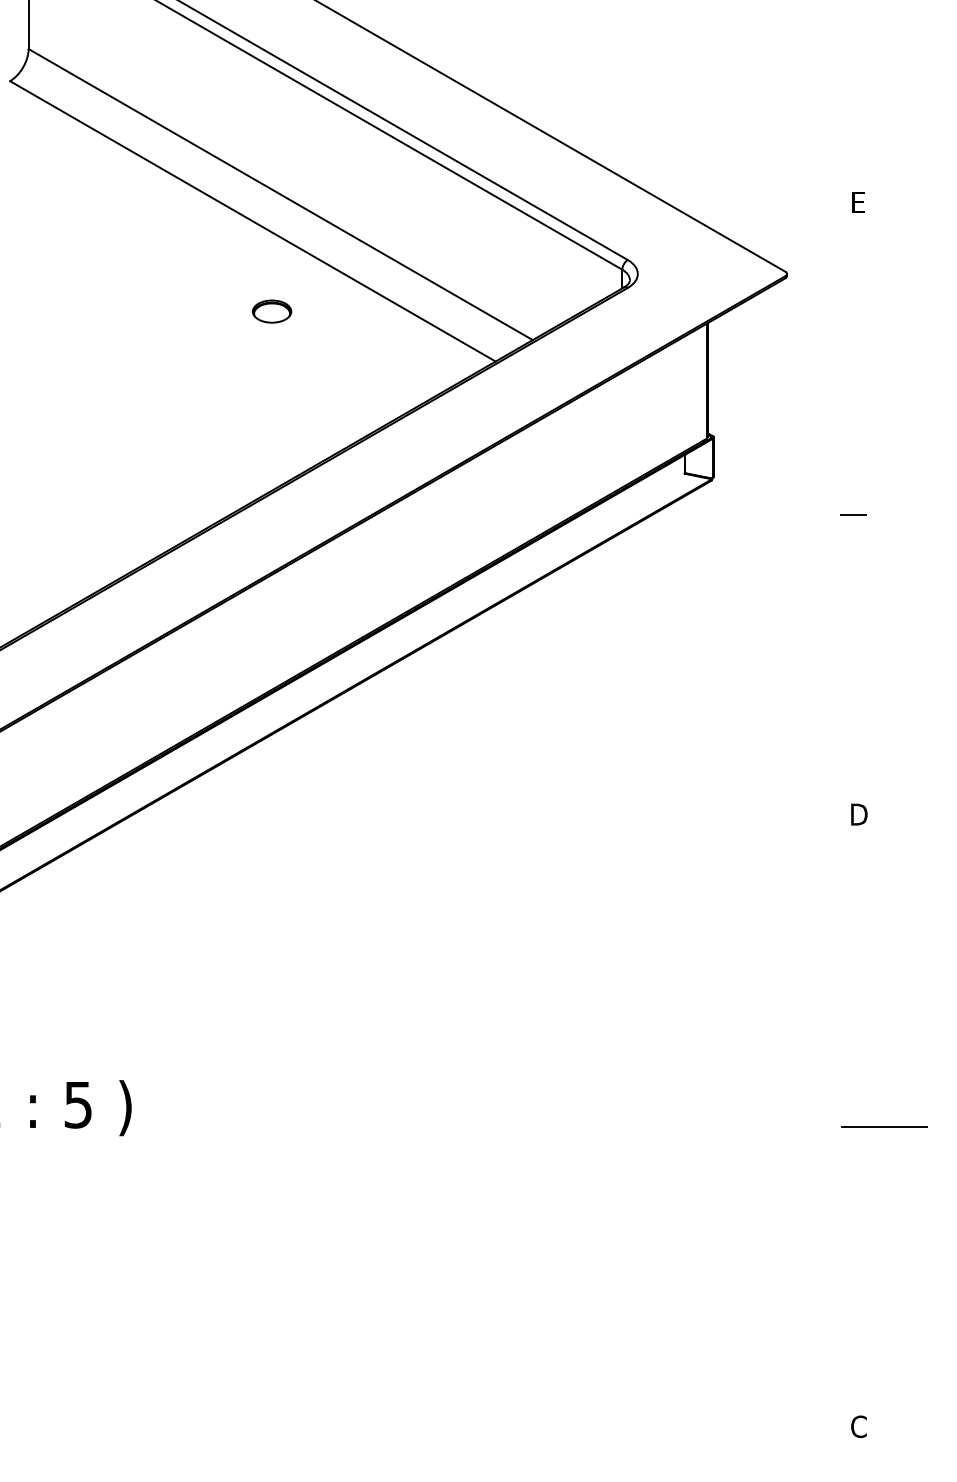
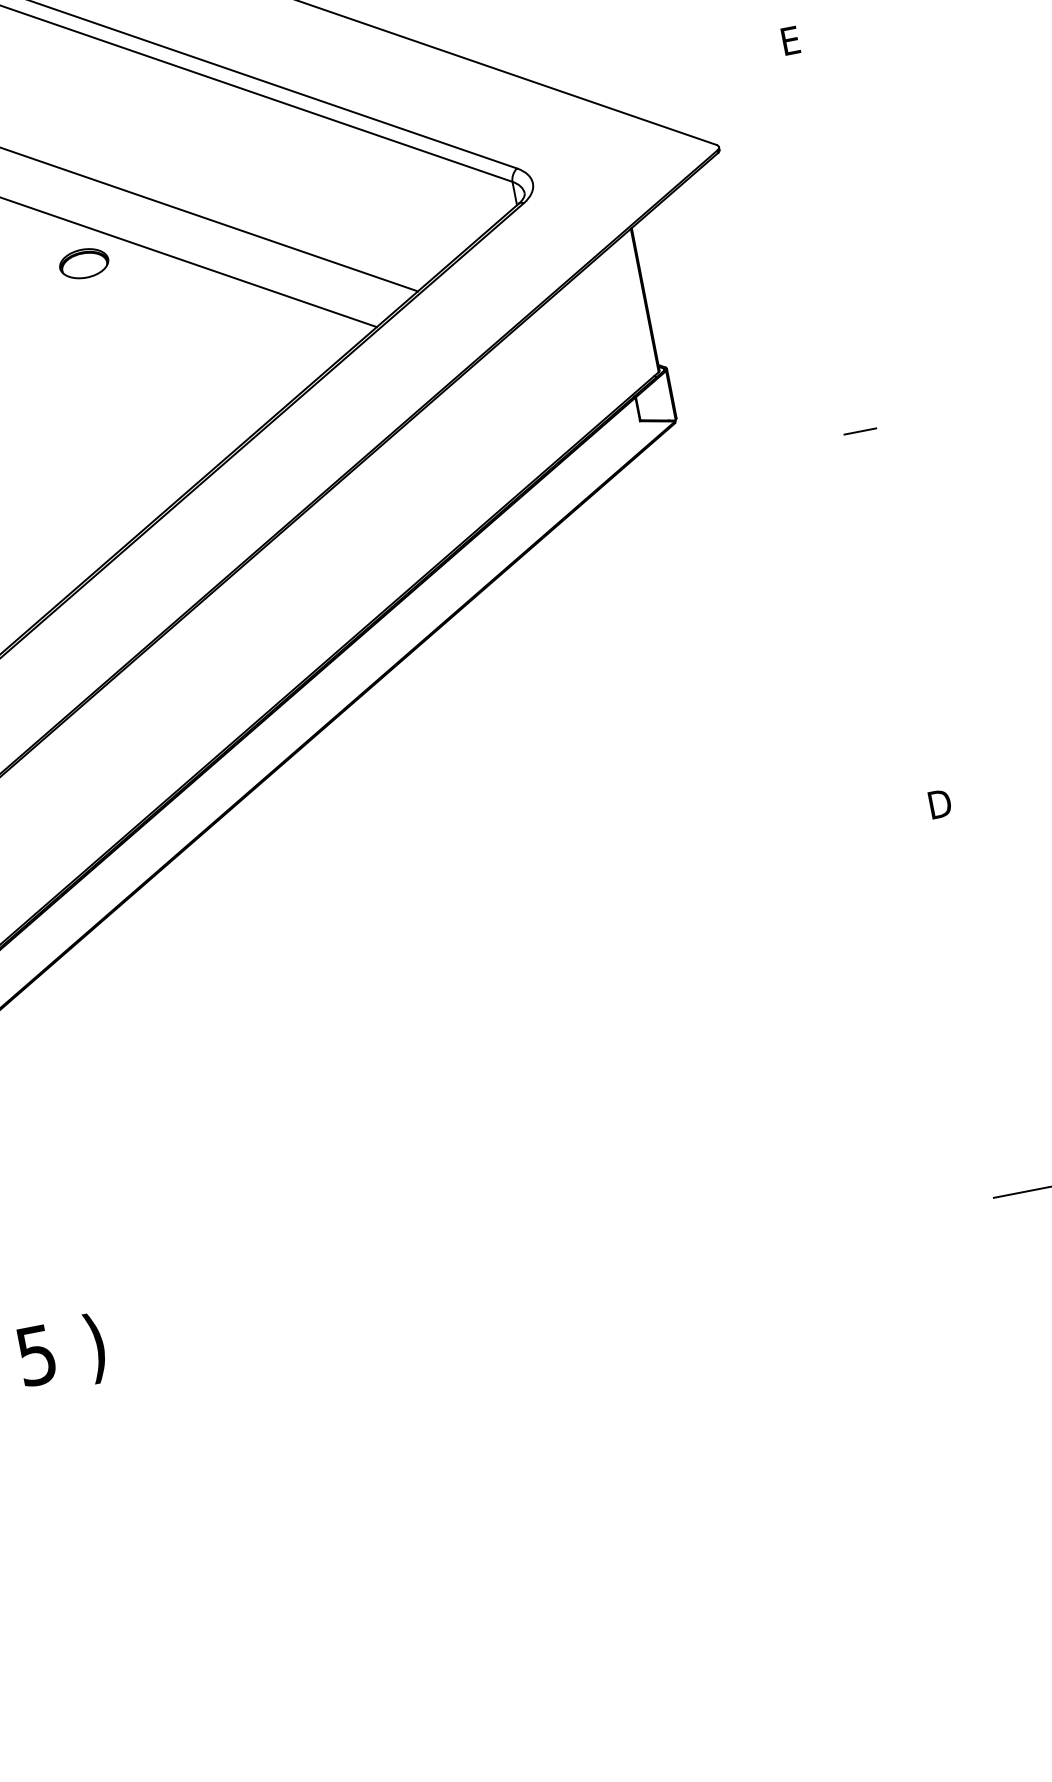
part: (272, 311) -> (84, 263), moved

